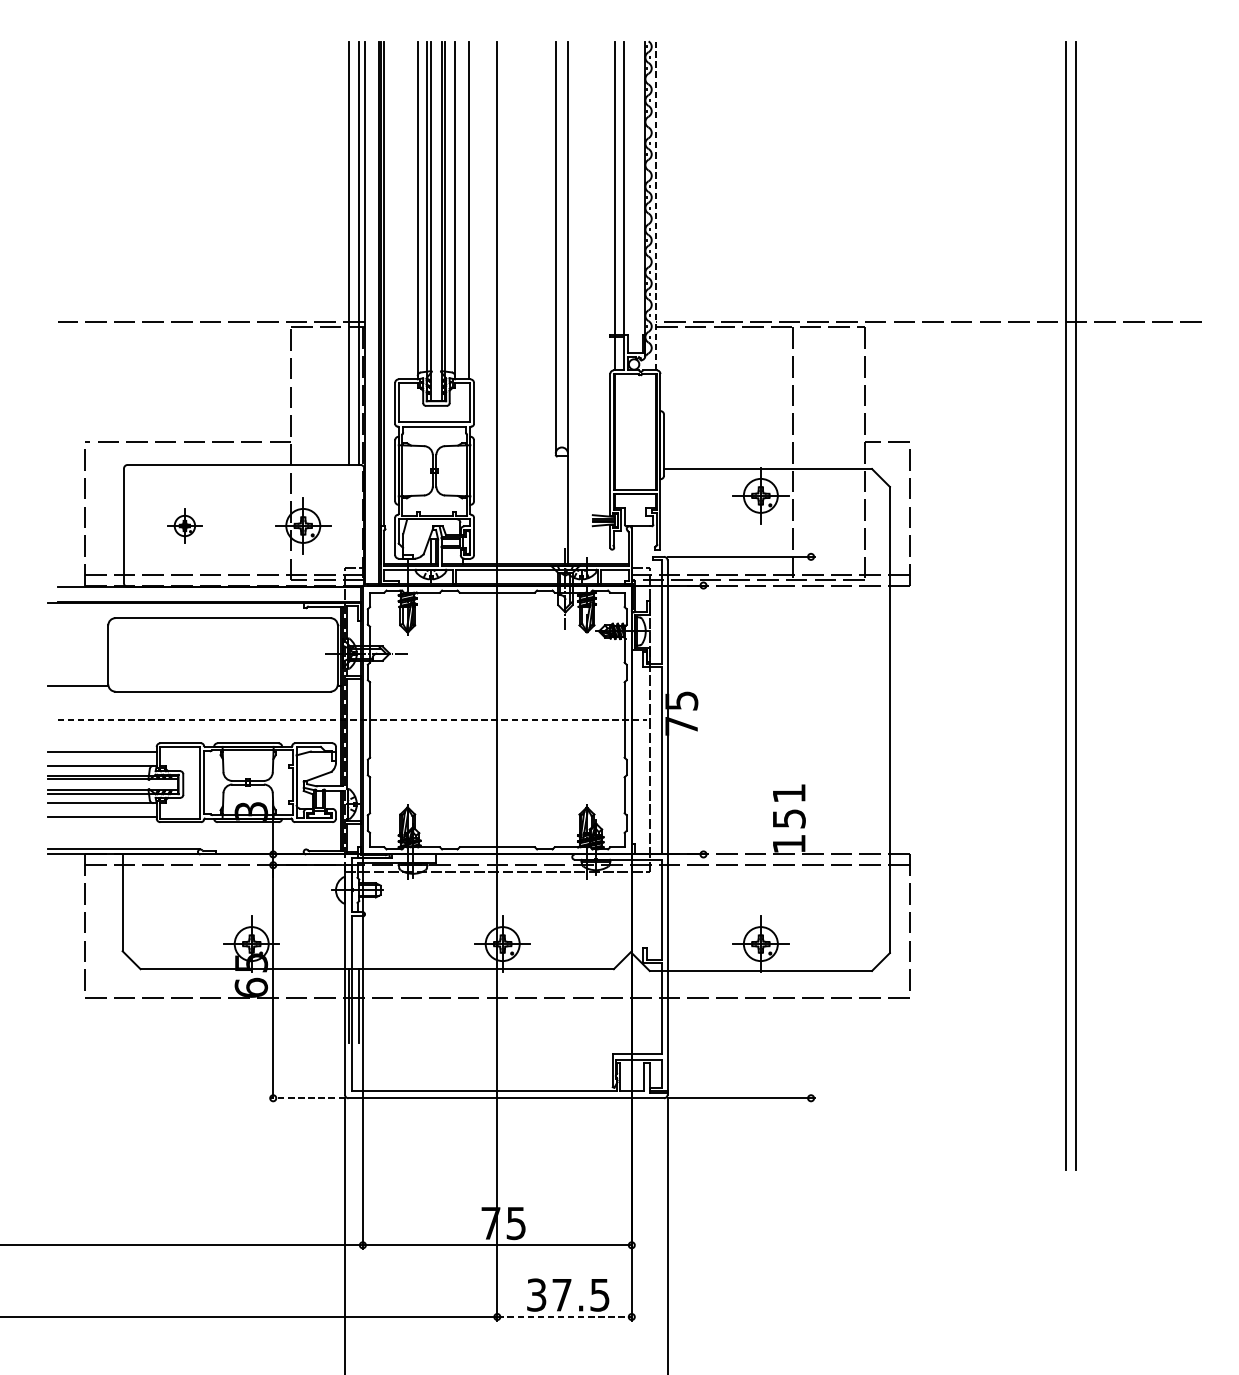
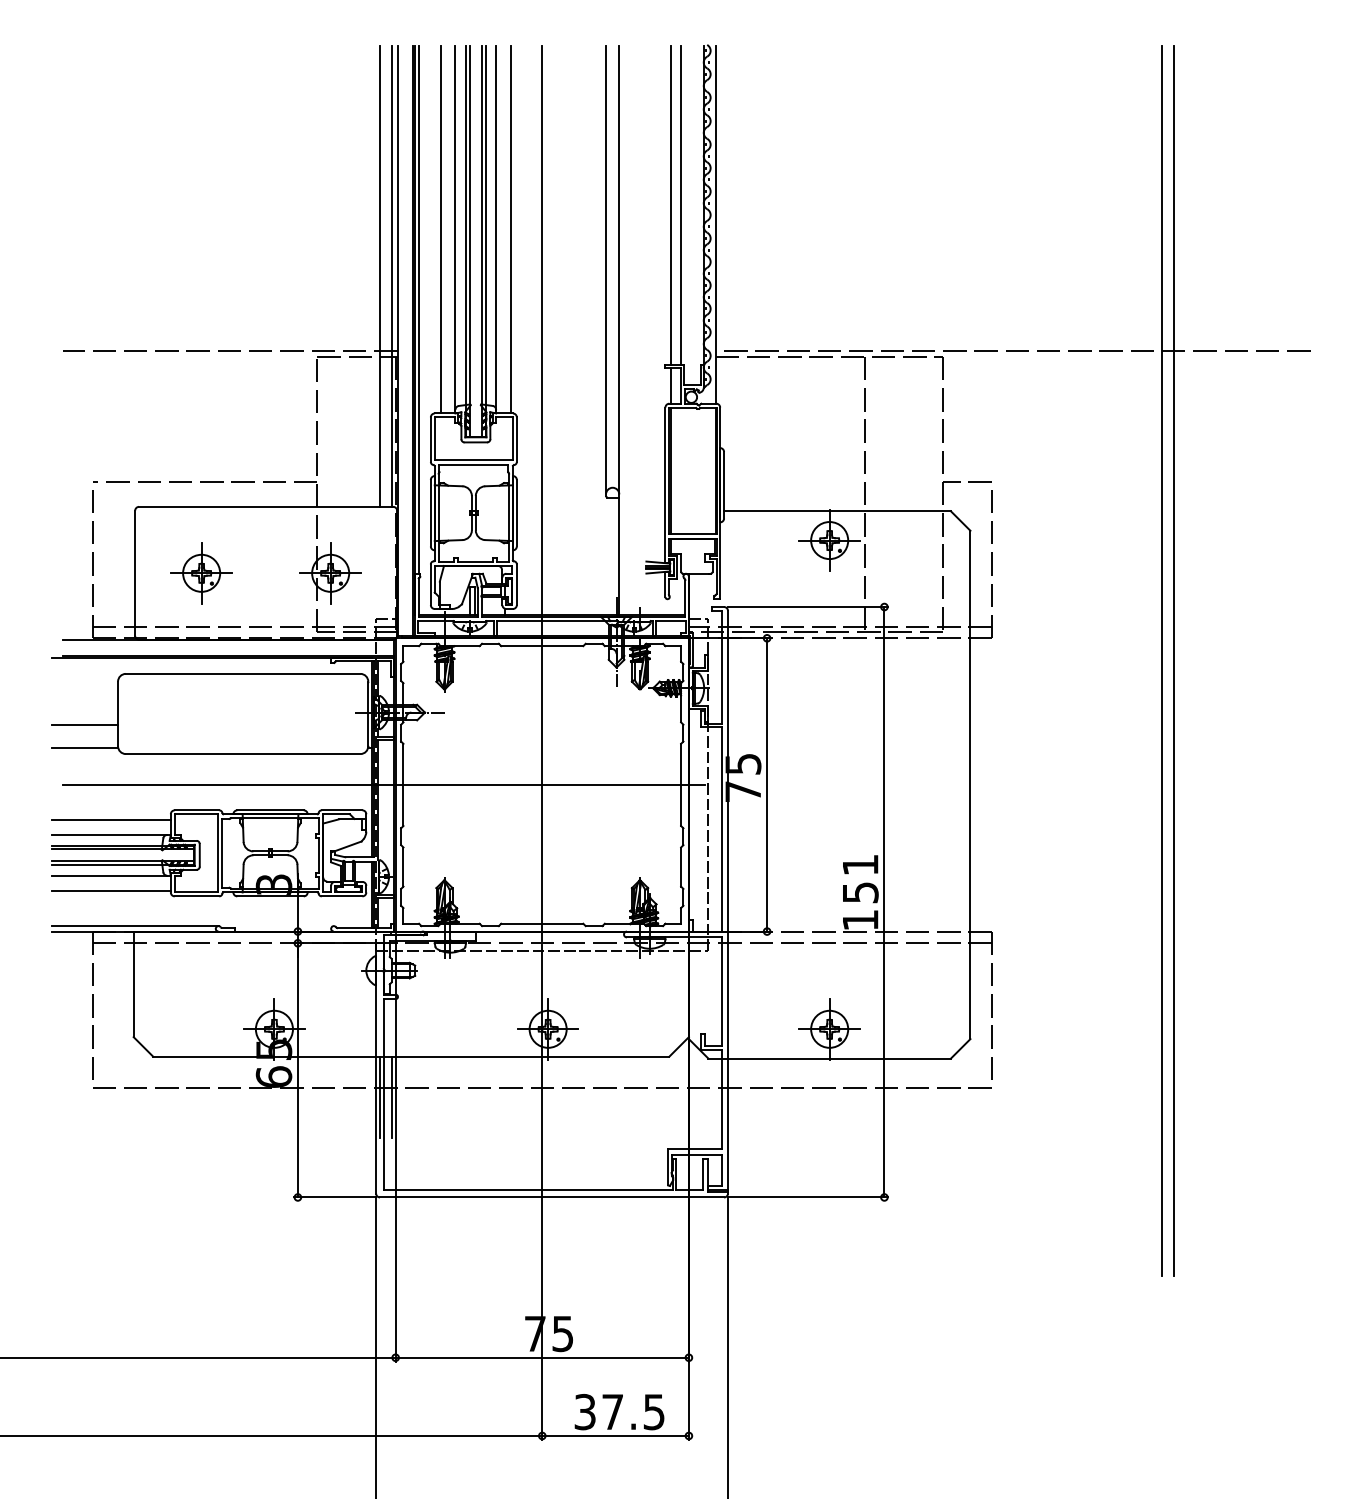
line: (656, 206) -> (715, 224), dashed -> solid
line: (404, 210) -> (440, 229), added
part: (184, 526) -> (201, 573), size x1.67
line: (77, 665) -> (84, 725), added
line: (352, 719) -> (384, 784), dashed -> solid
line: (703, 719) -> (767, 784), added
line: (811, 827) -> (884, 902), added
line: (306, 1098) -> (334, 1197), dashed -> solid
line: (565, 1316) -> (616, 1435), dashed -> solid

